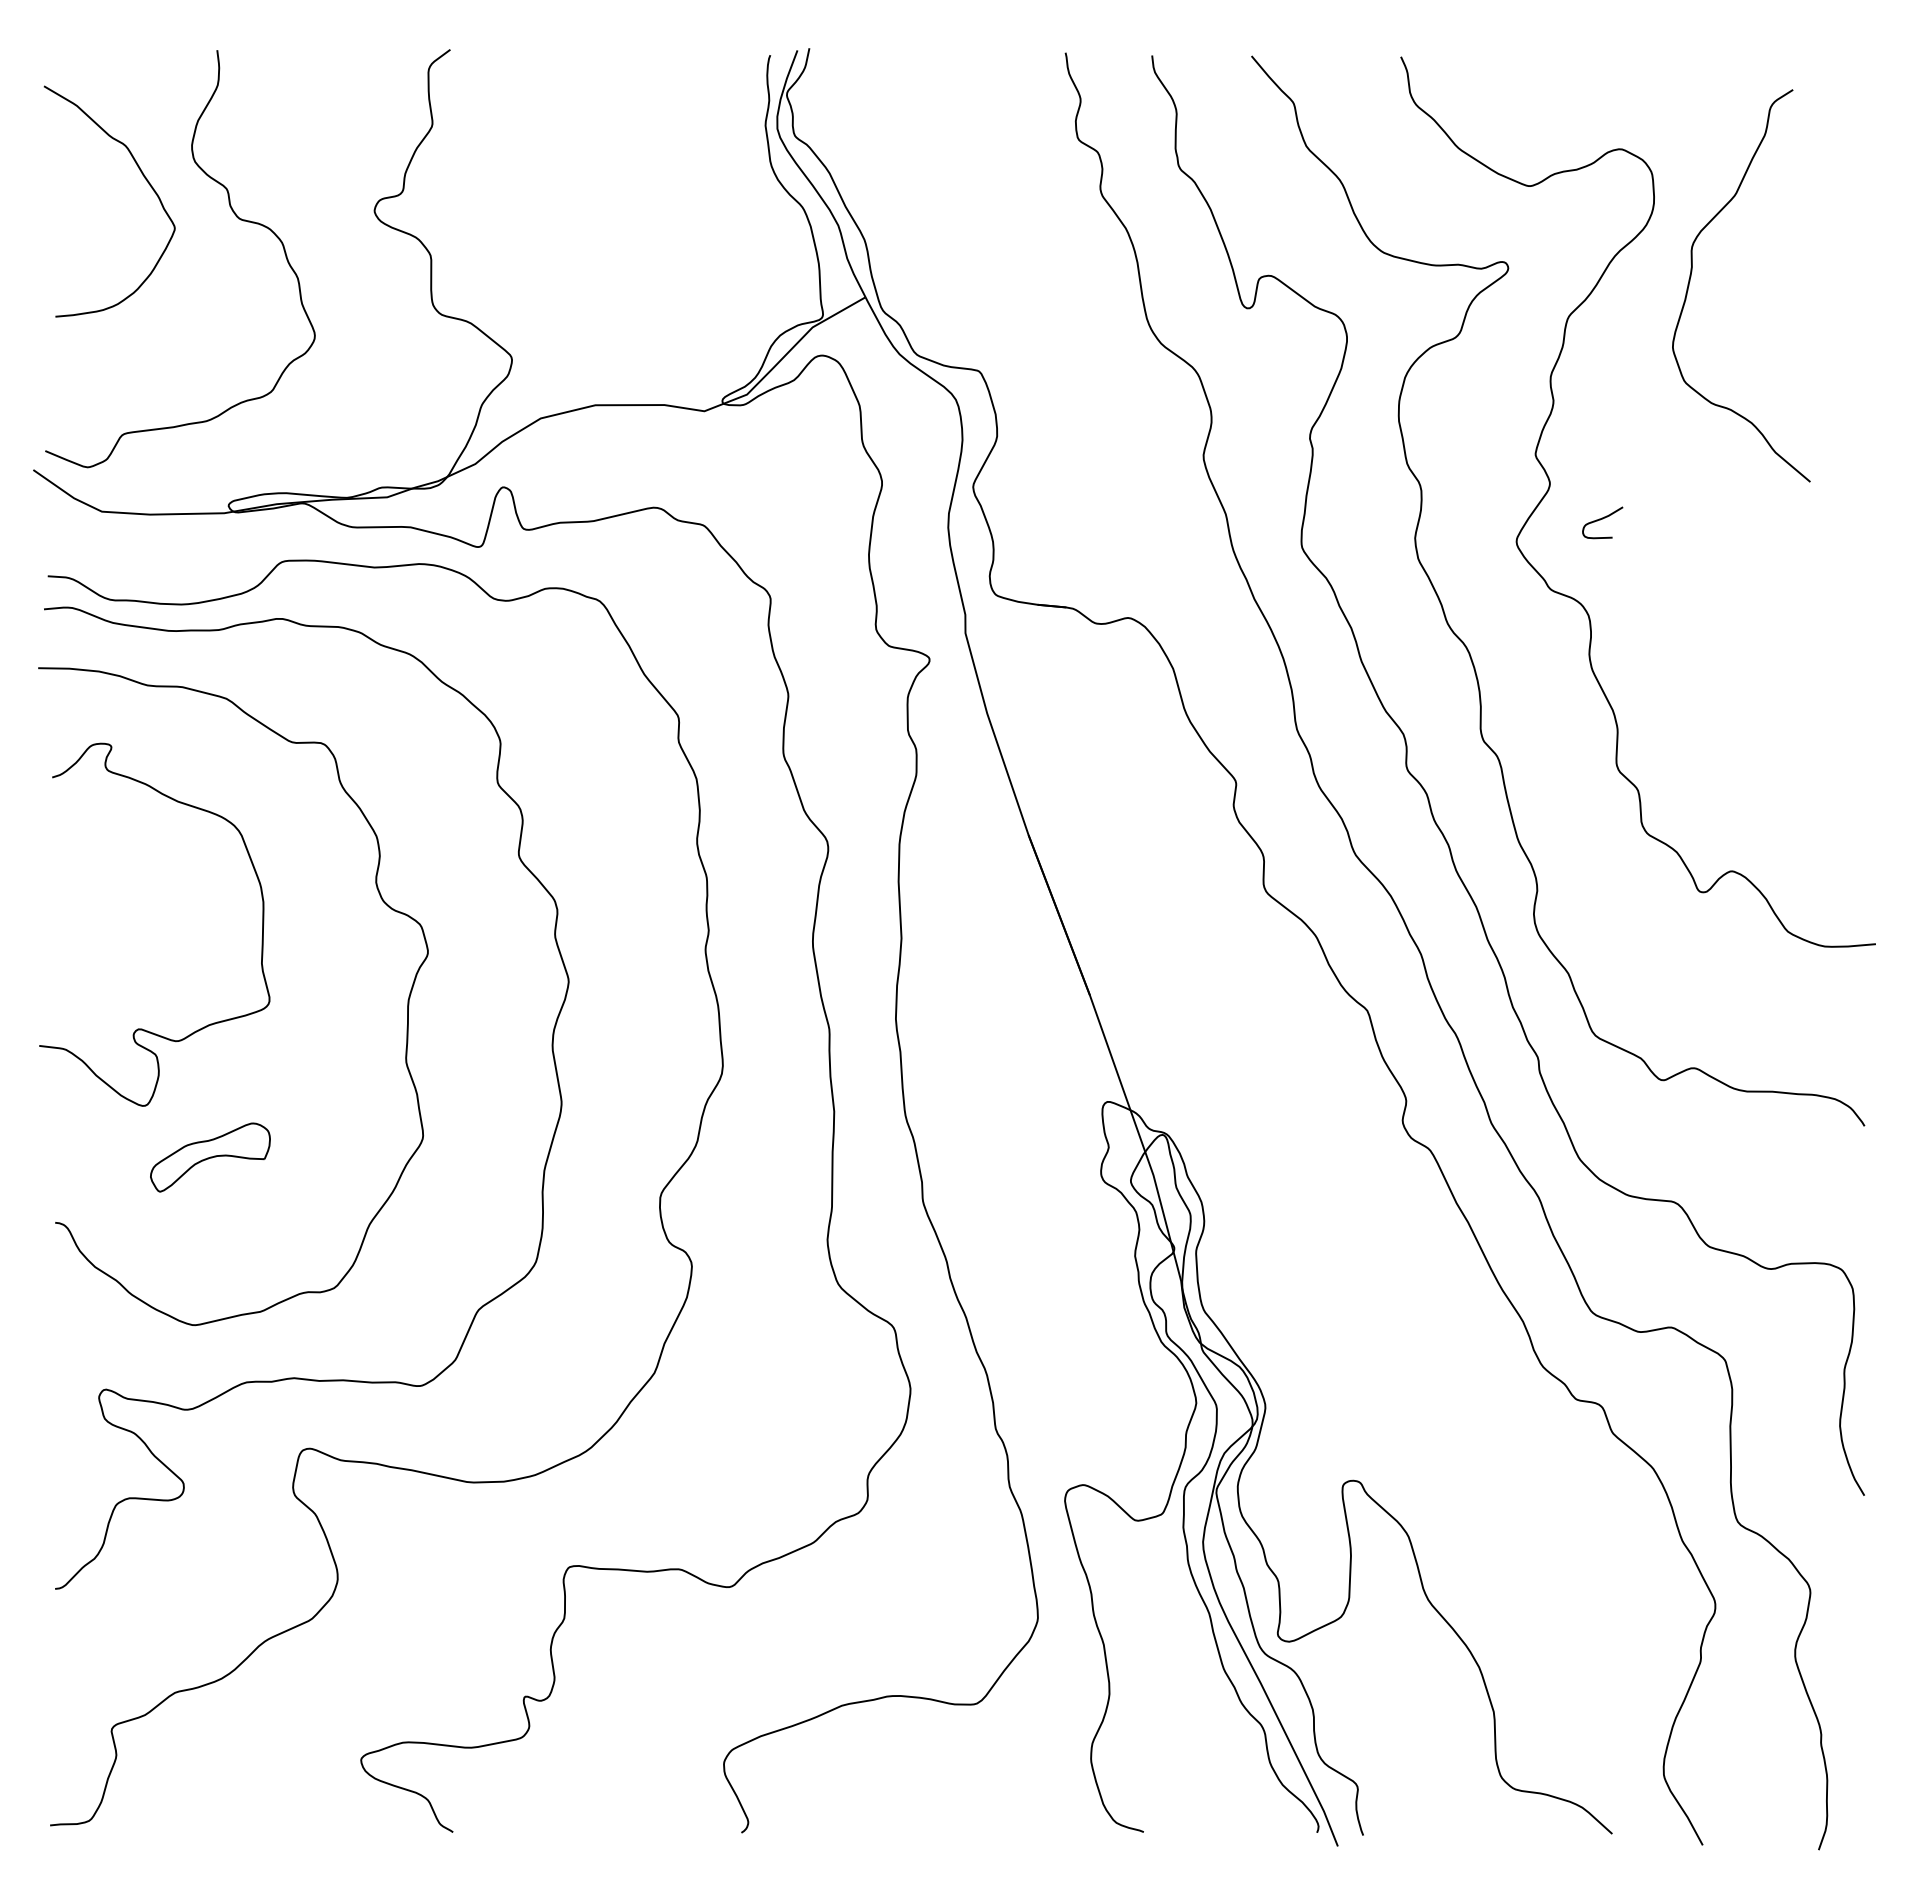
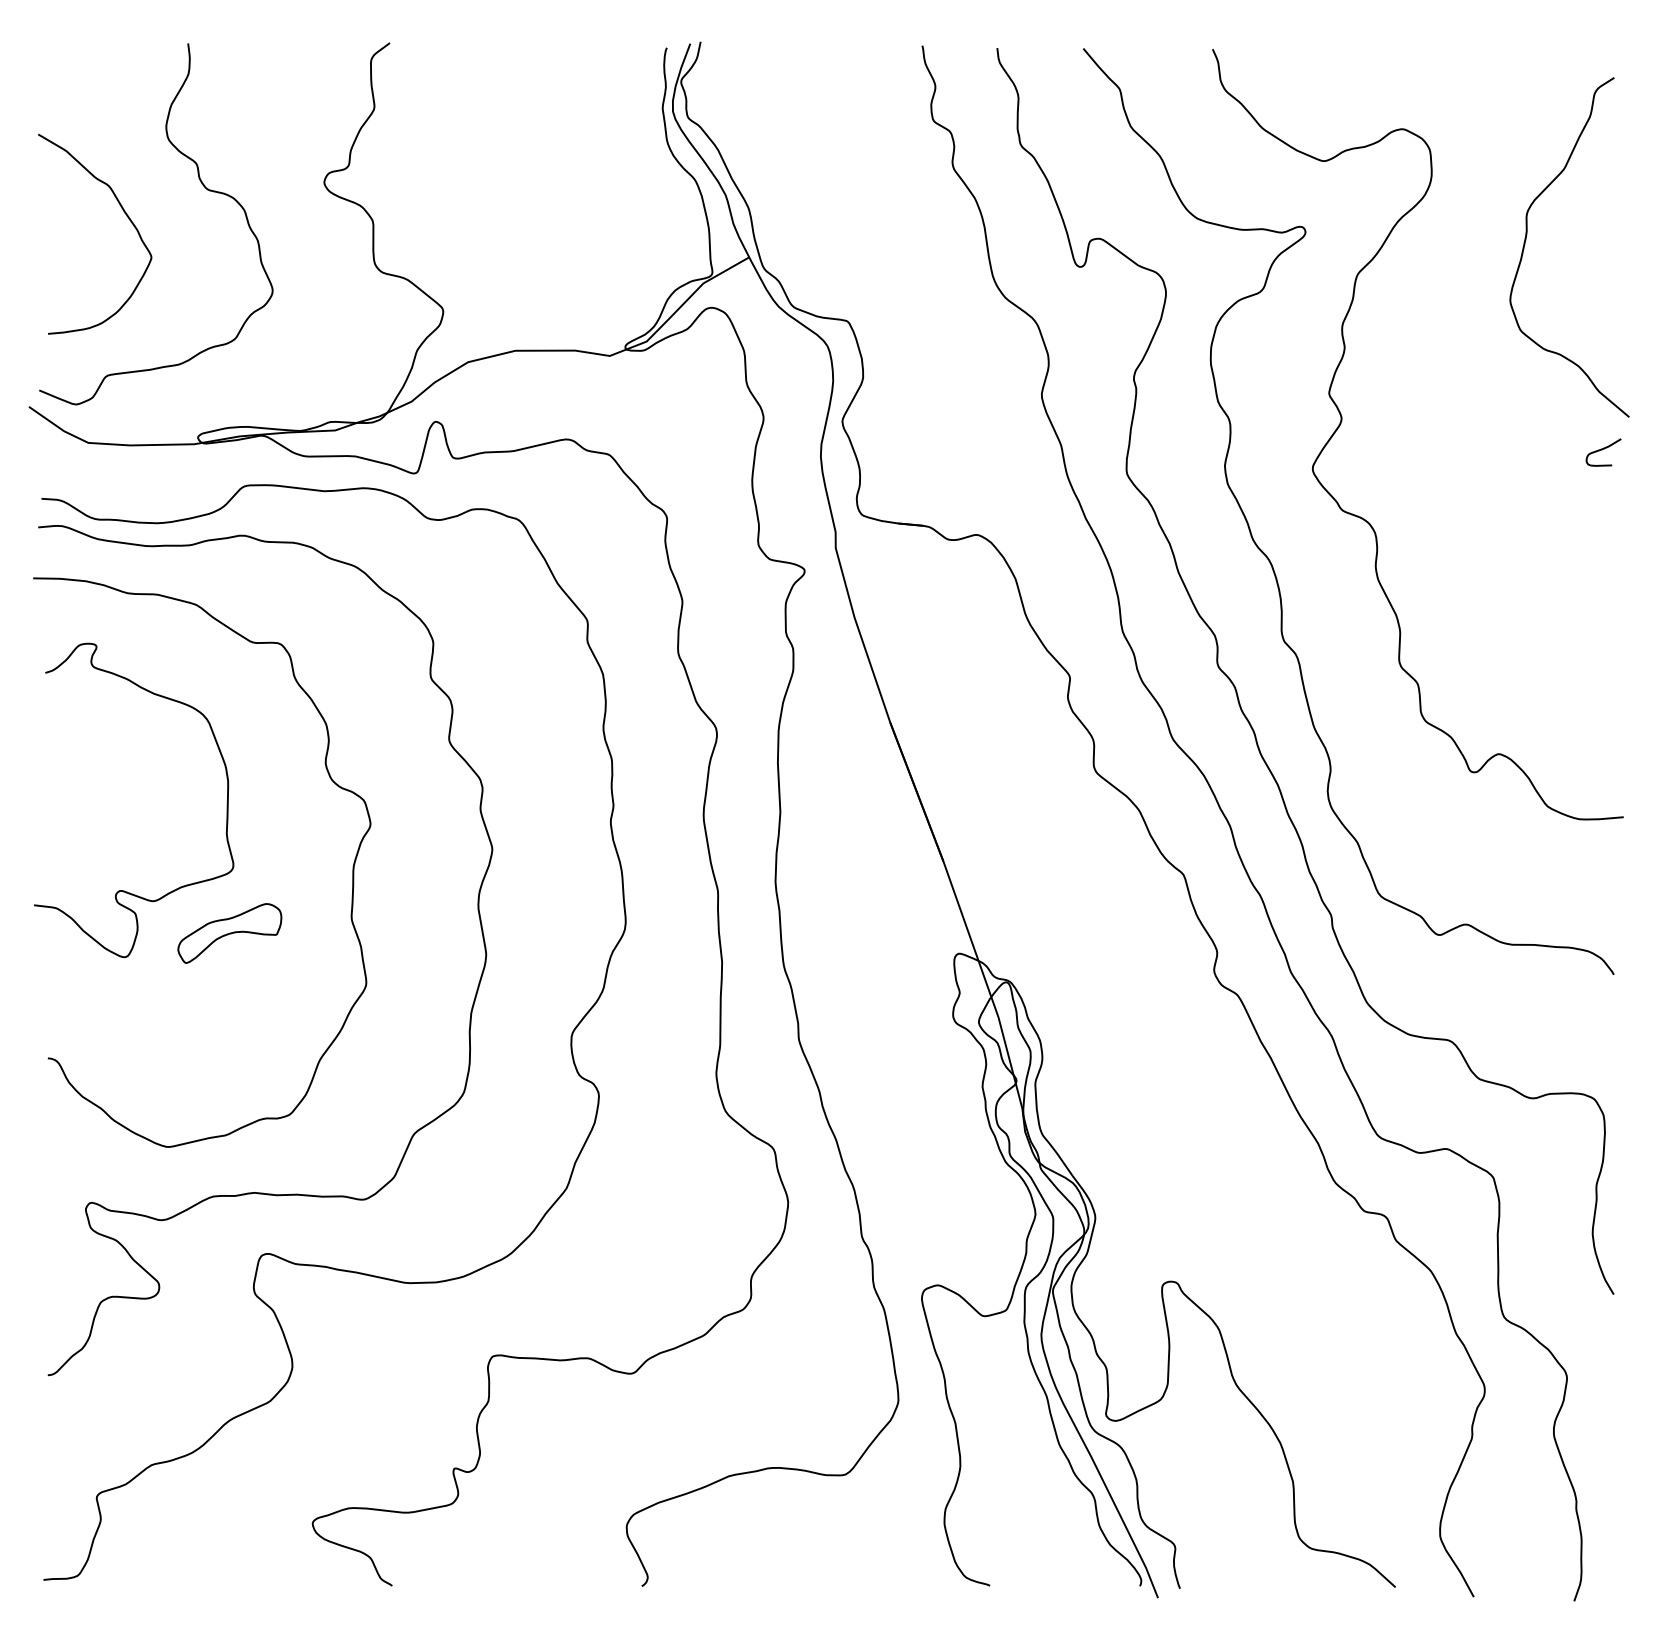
curve: (144, 178) -> (125, 214), moved
curve: (1691, 277) -> (1526, 240), moved
curve: (1600, 520) -> (1601, 450), moved
part: (210, 1157) -> (229, 933), moved

